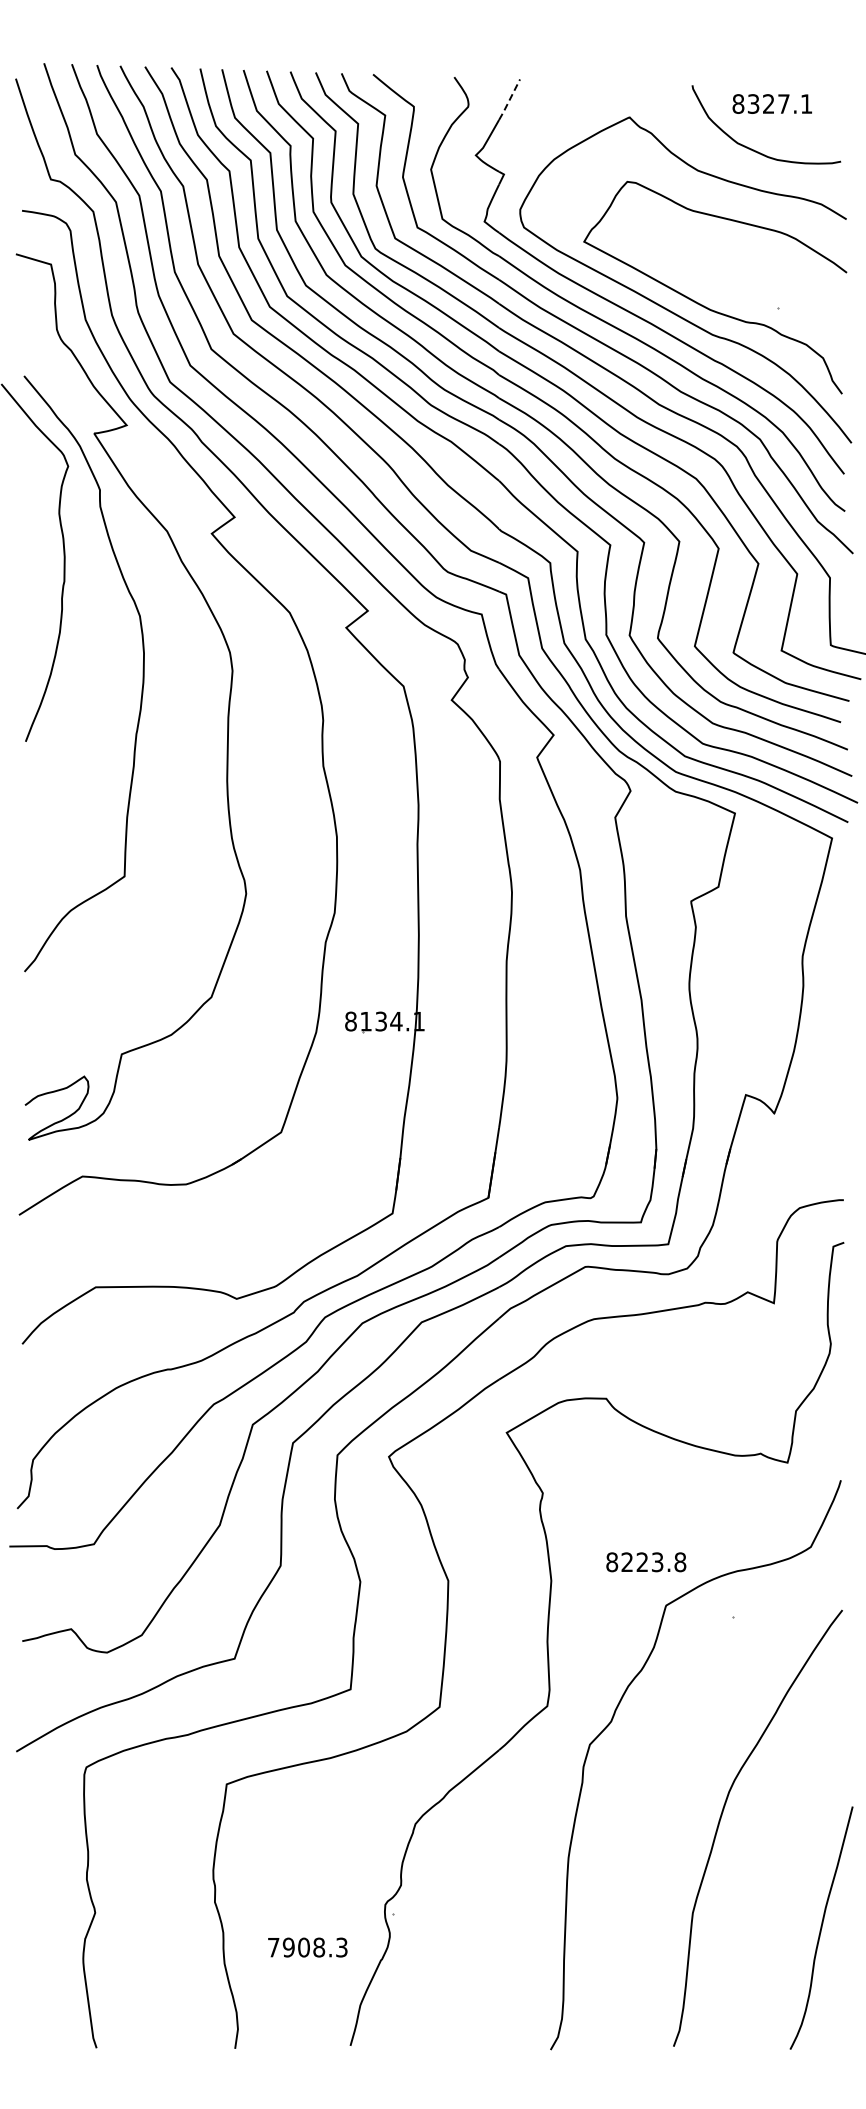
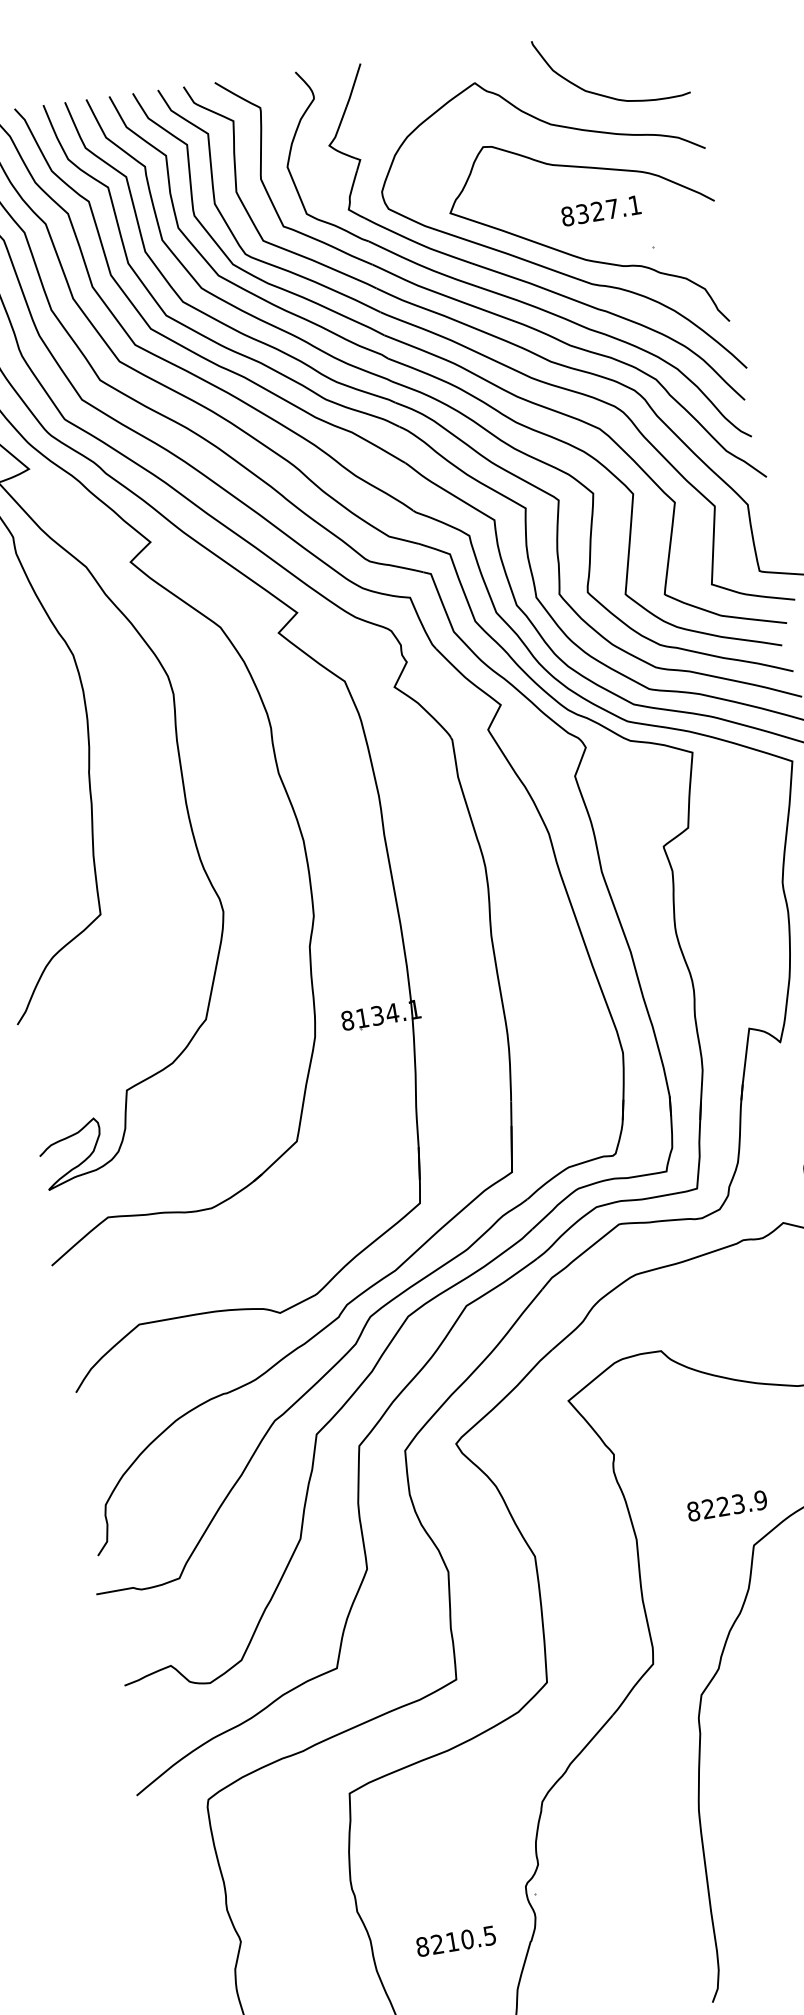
line: (509, 100) -> (353, 86), dashed -> solid
text: (771, 103) -> (600, 210), moved
text: (680, 1562) -> (761, 1500), 8223.8 -> 8223.9
text: (307, 1947) -> (455, 1941), 7908.3 -> 8210.5

